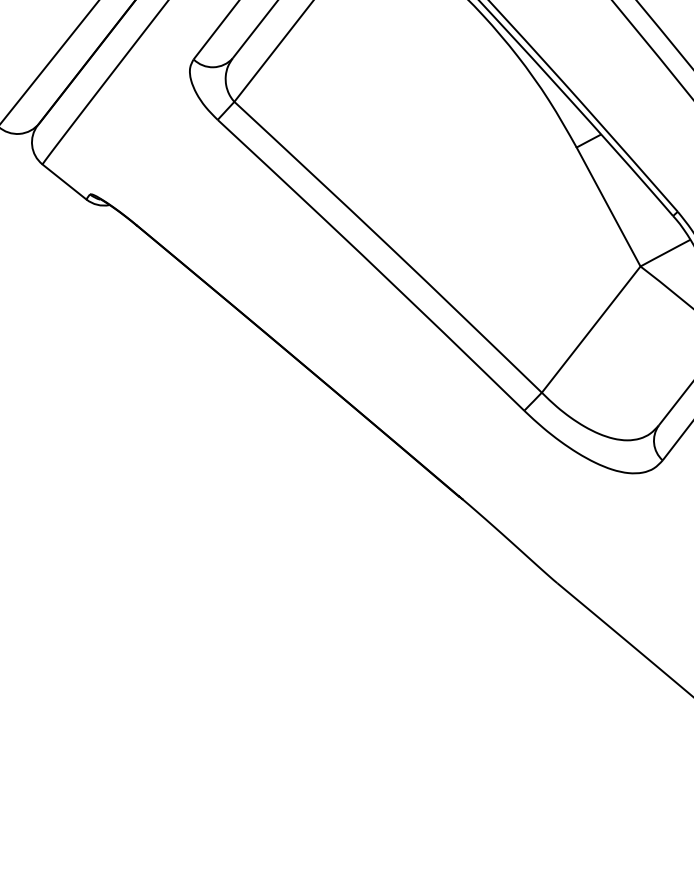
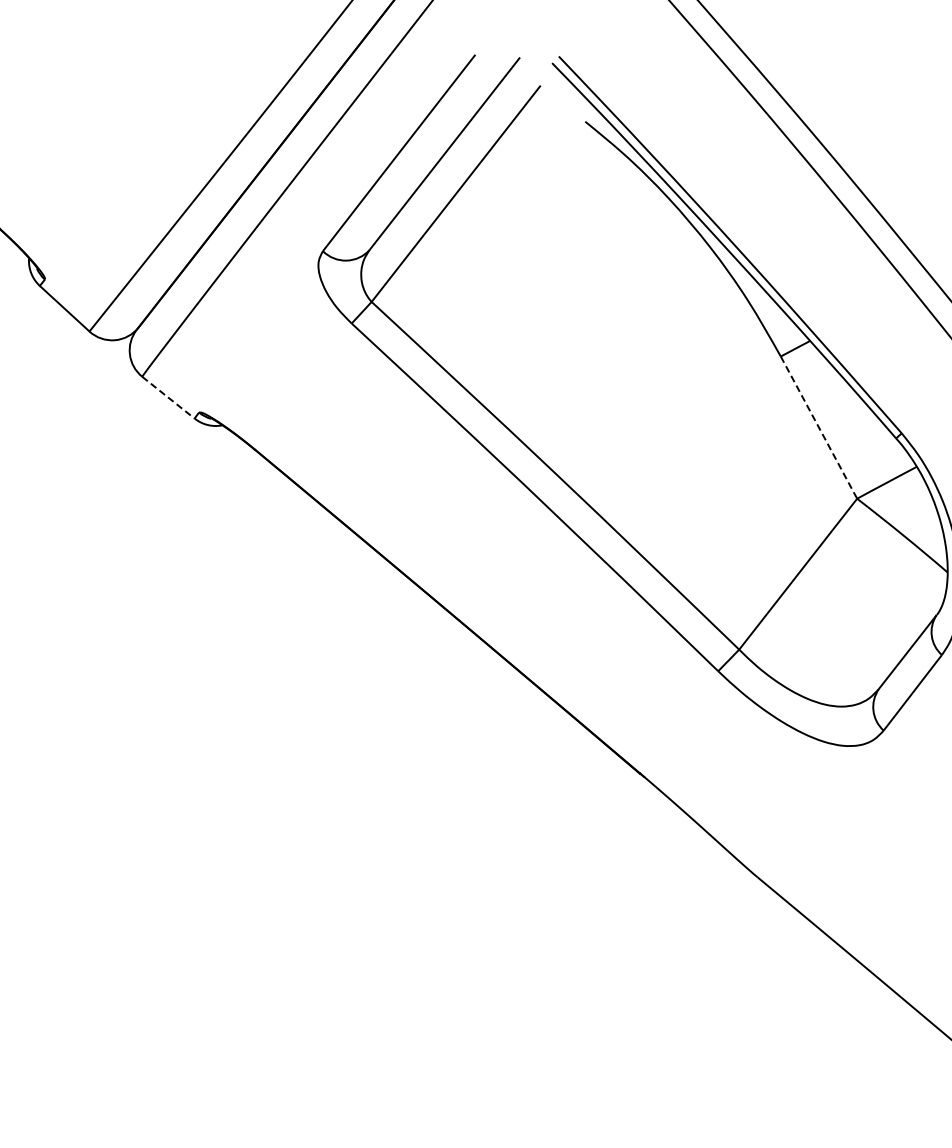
line: (64, 181) -> (168, 397), solid -> dashed
line: (608, 206) -> (818, 427), solid -> dashed

